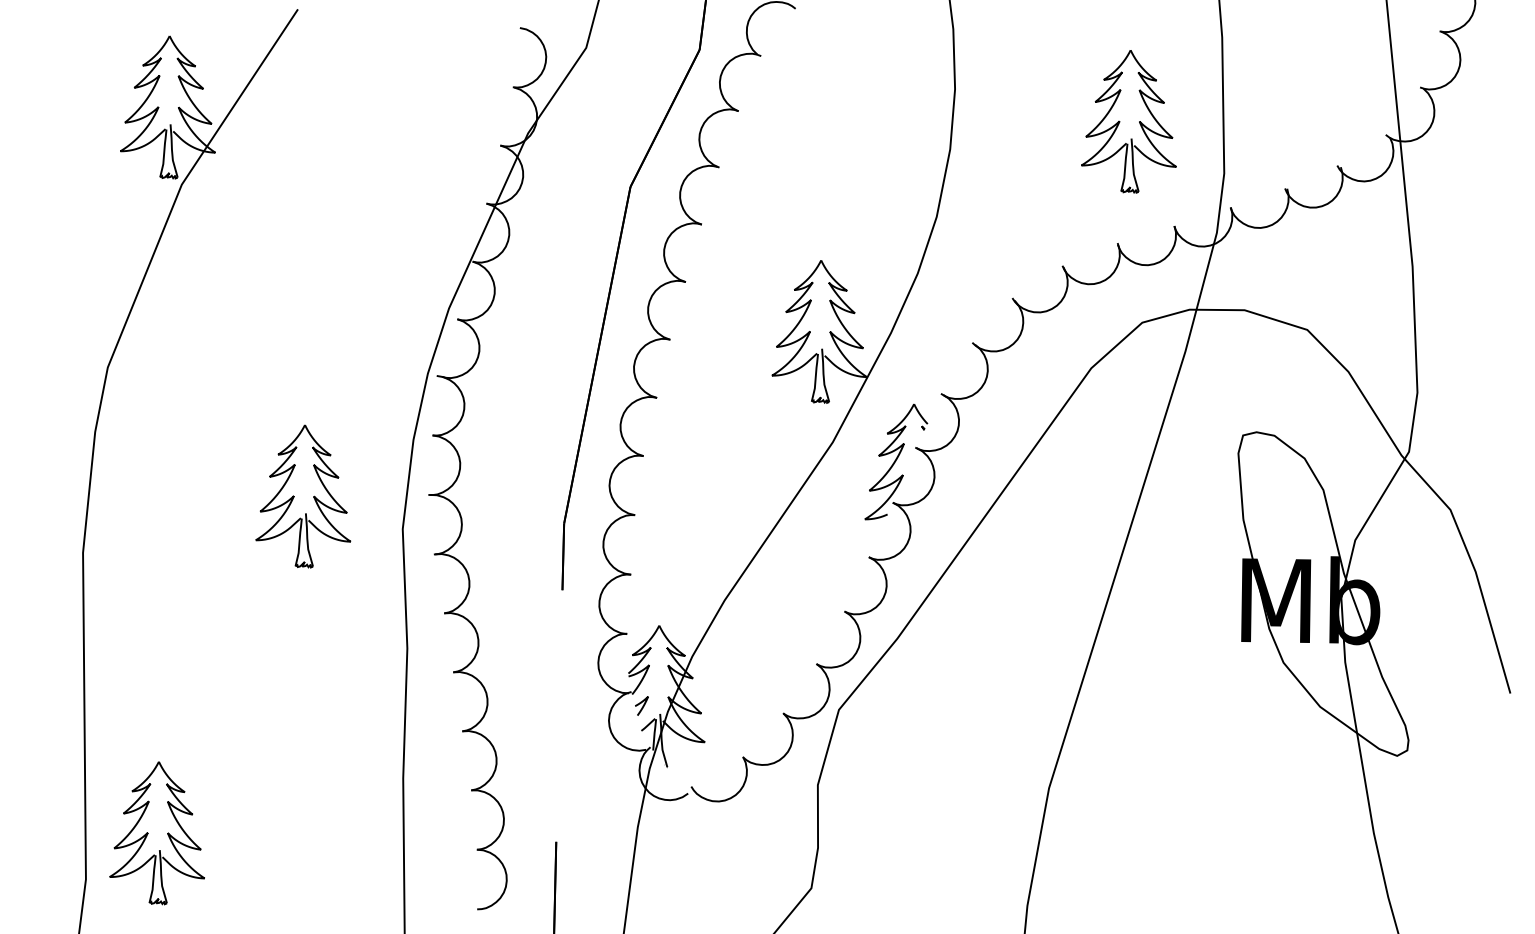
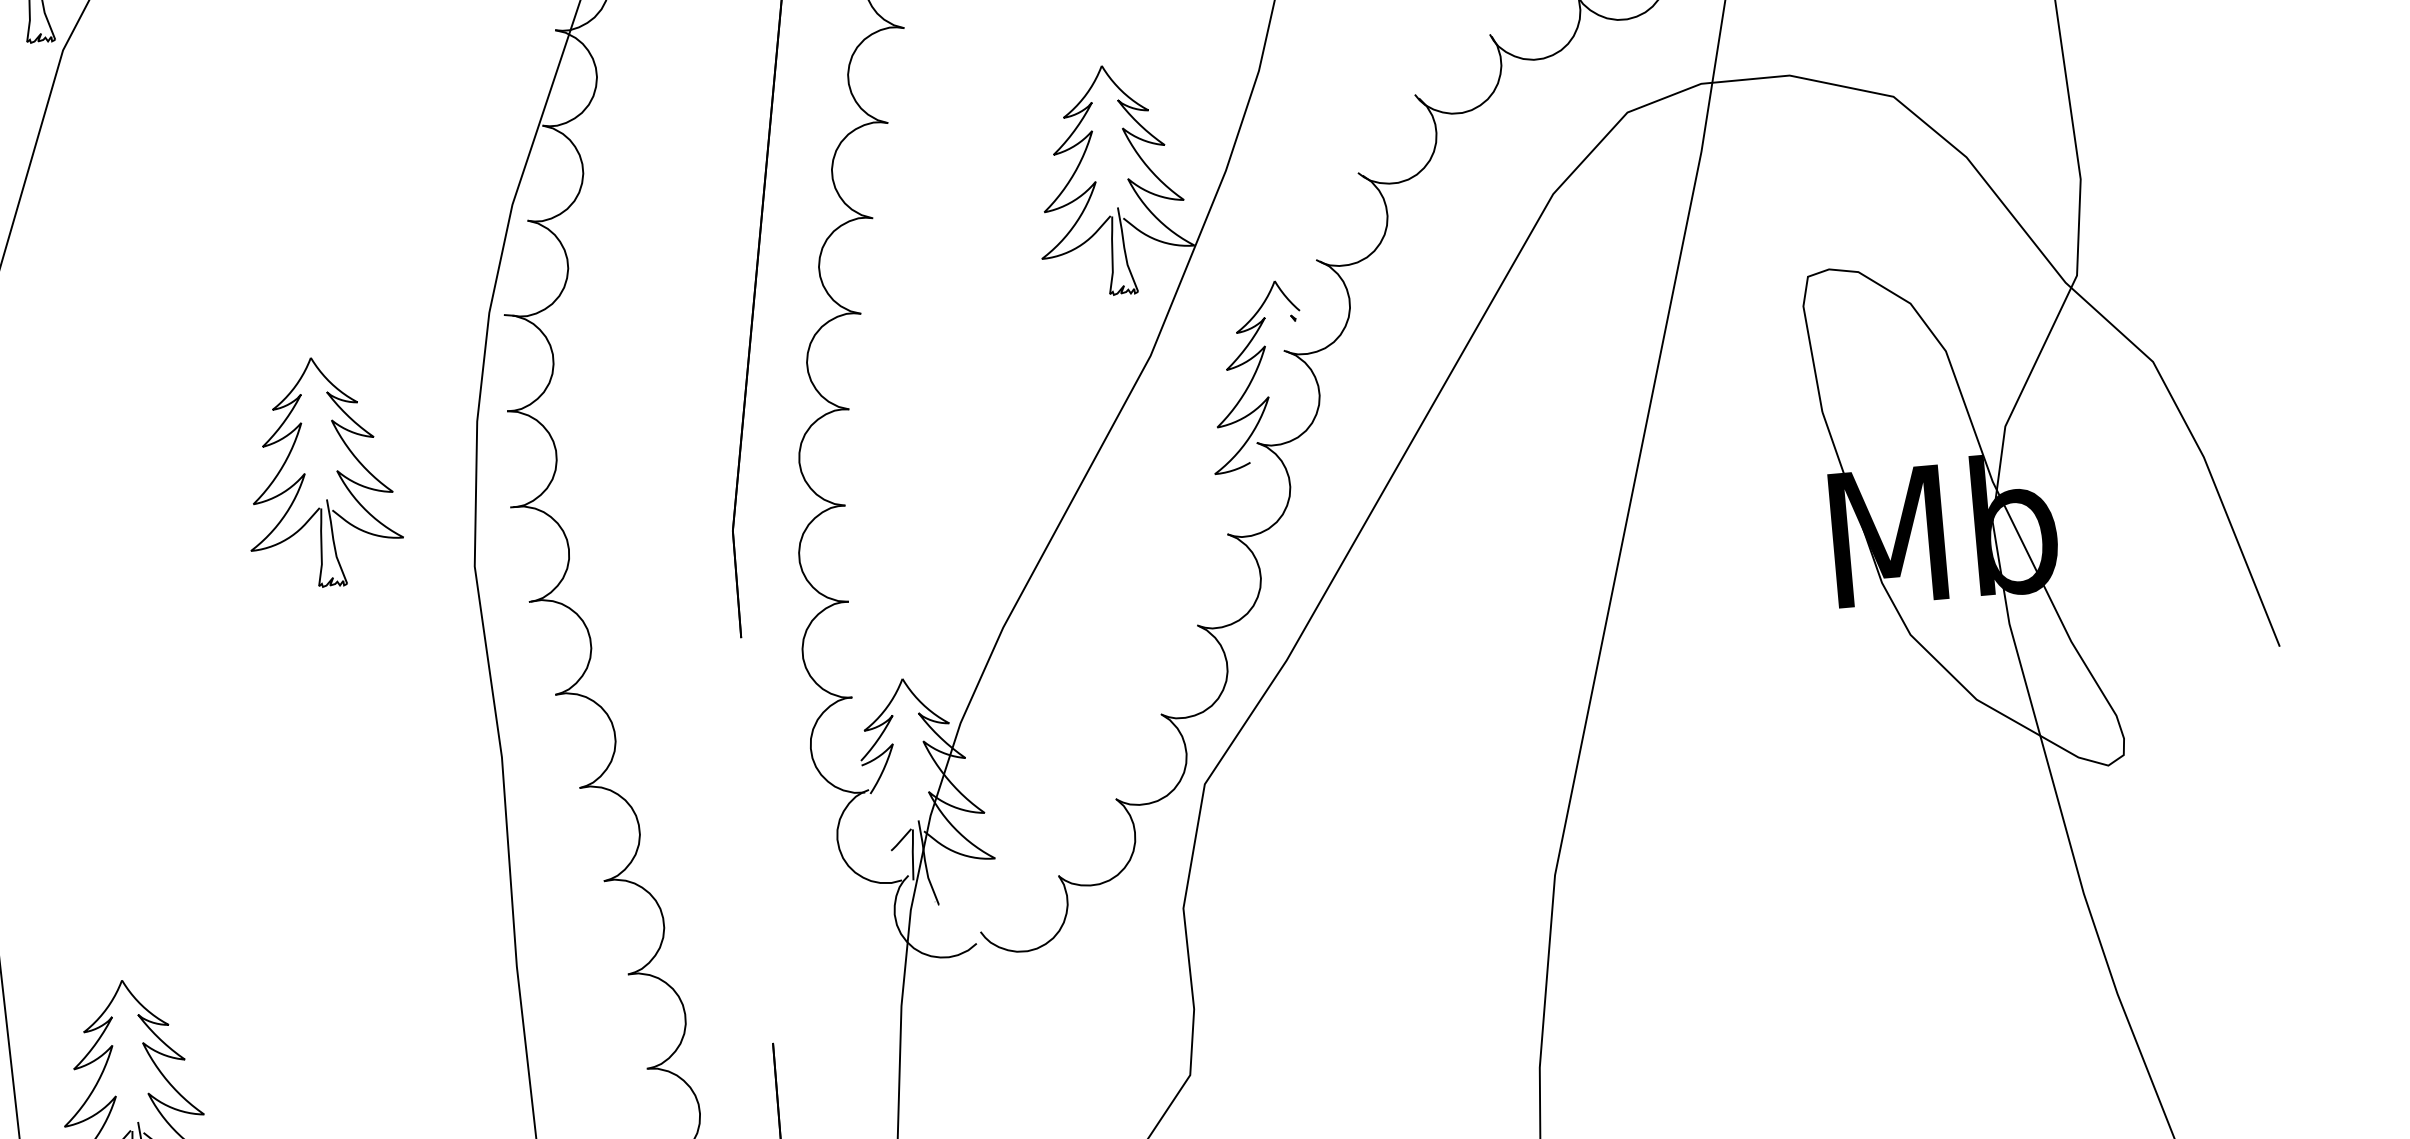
part: (303, 496) -> (320, 472), moved
curve: (642, 705) -> (888, 809), removed

